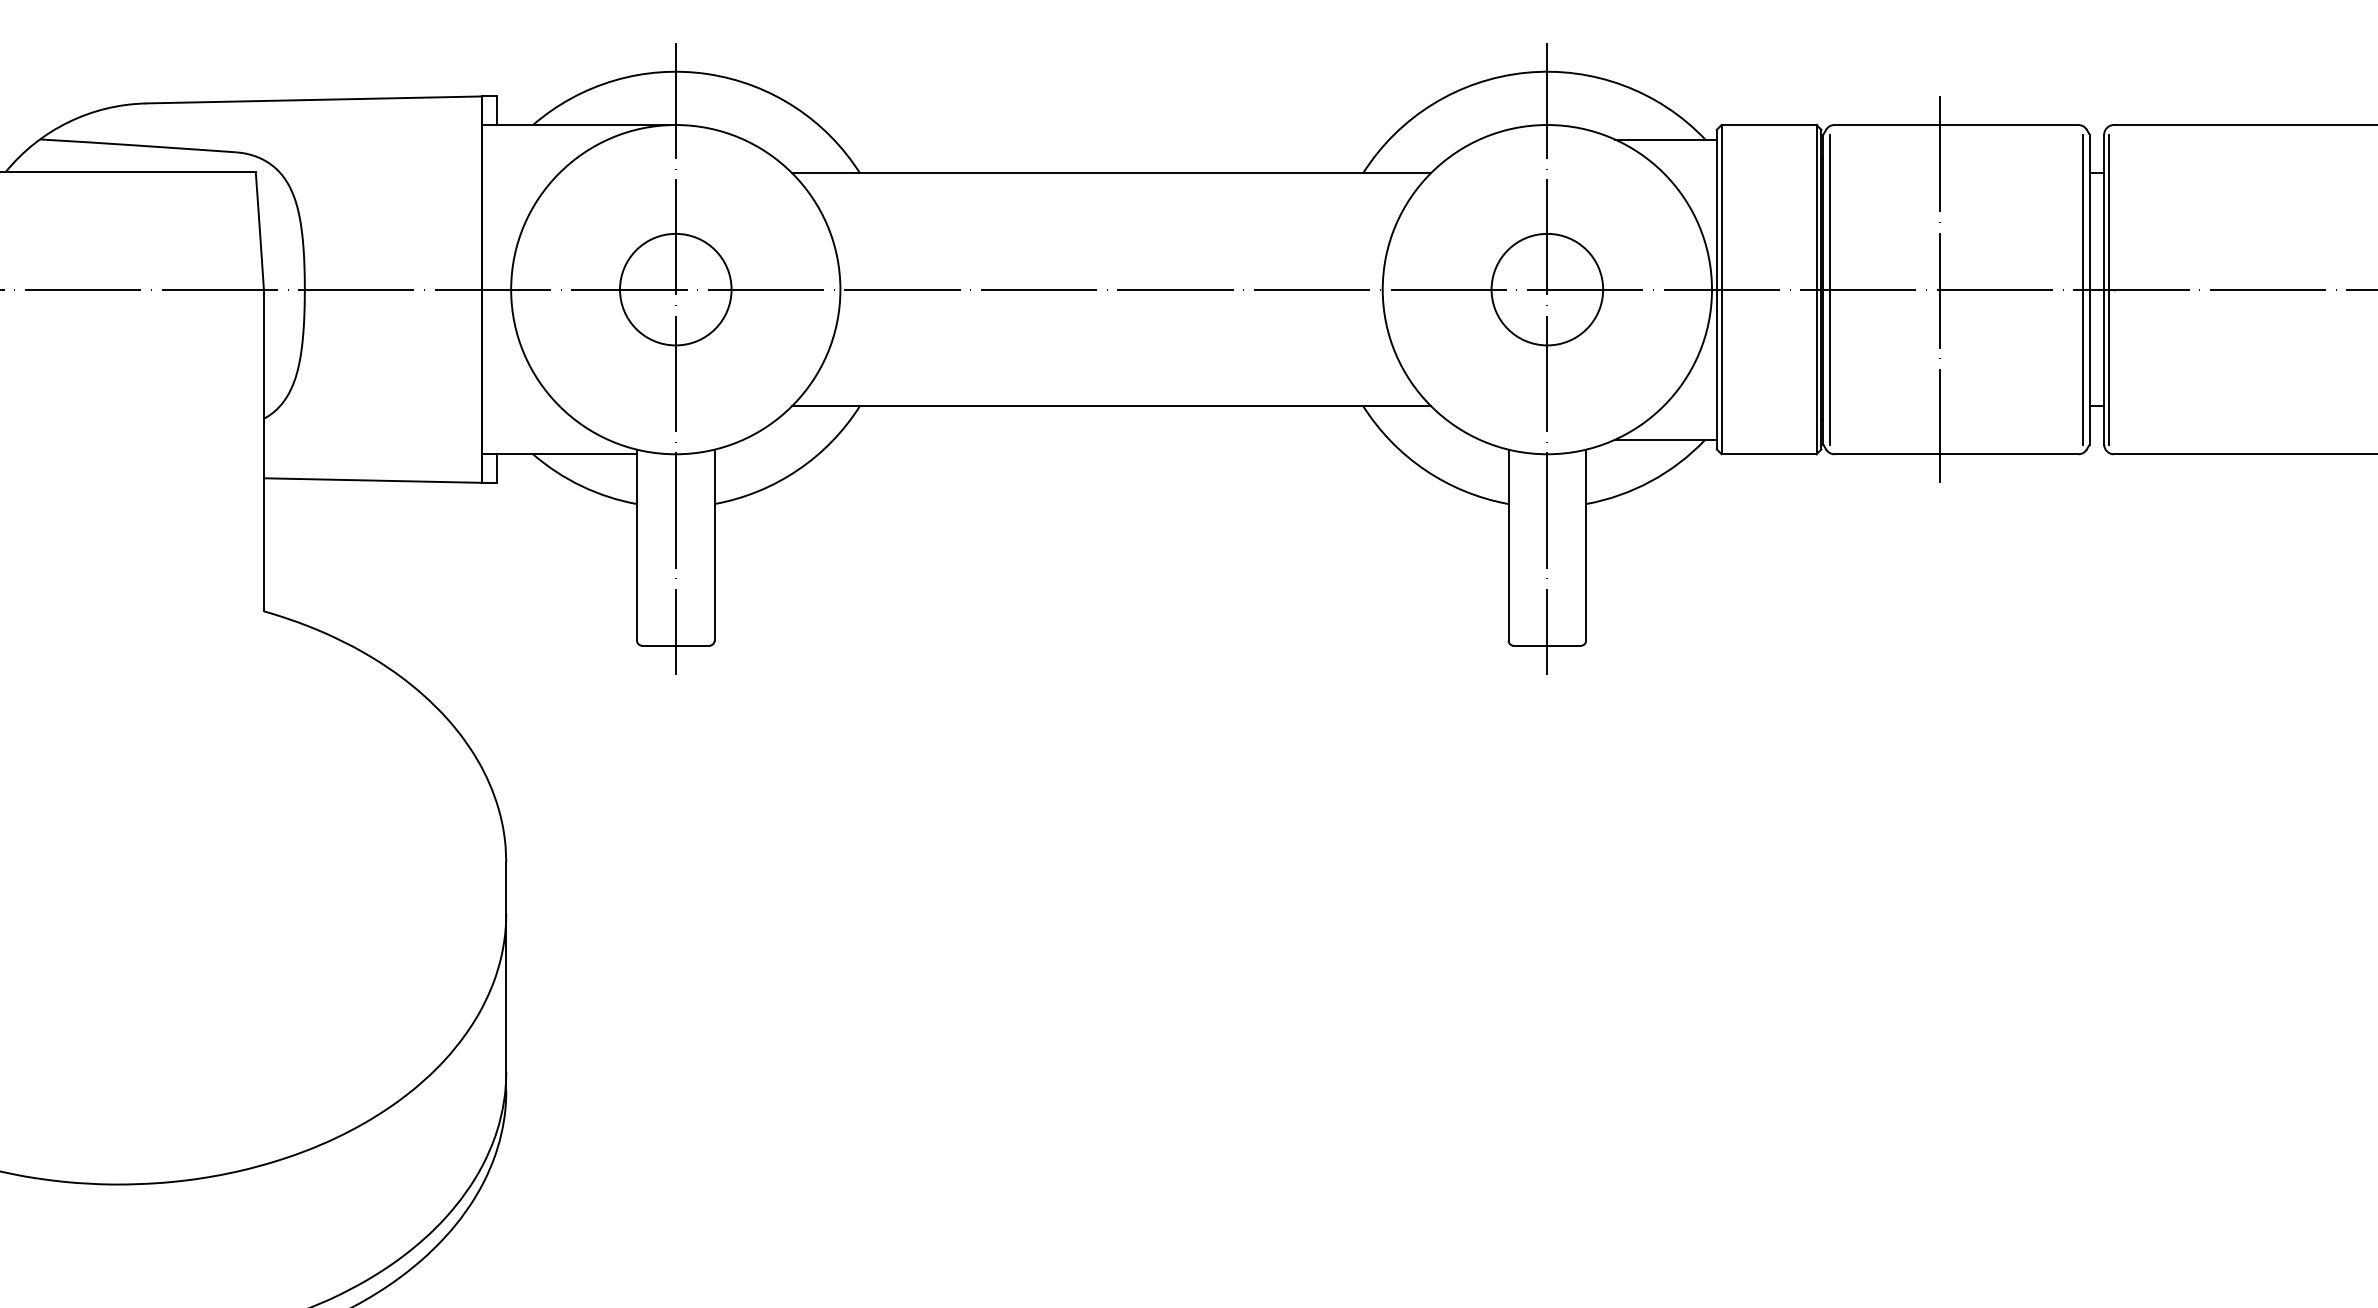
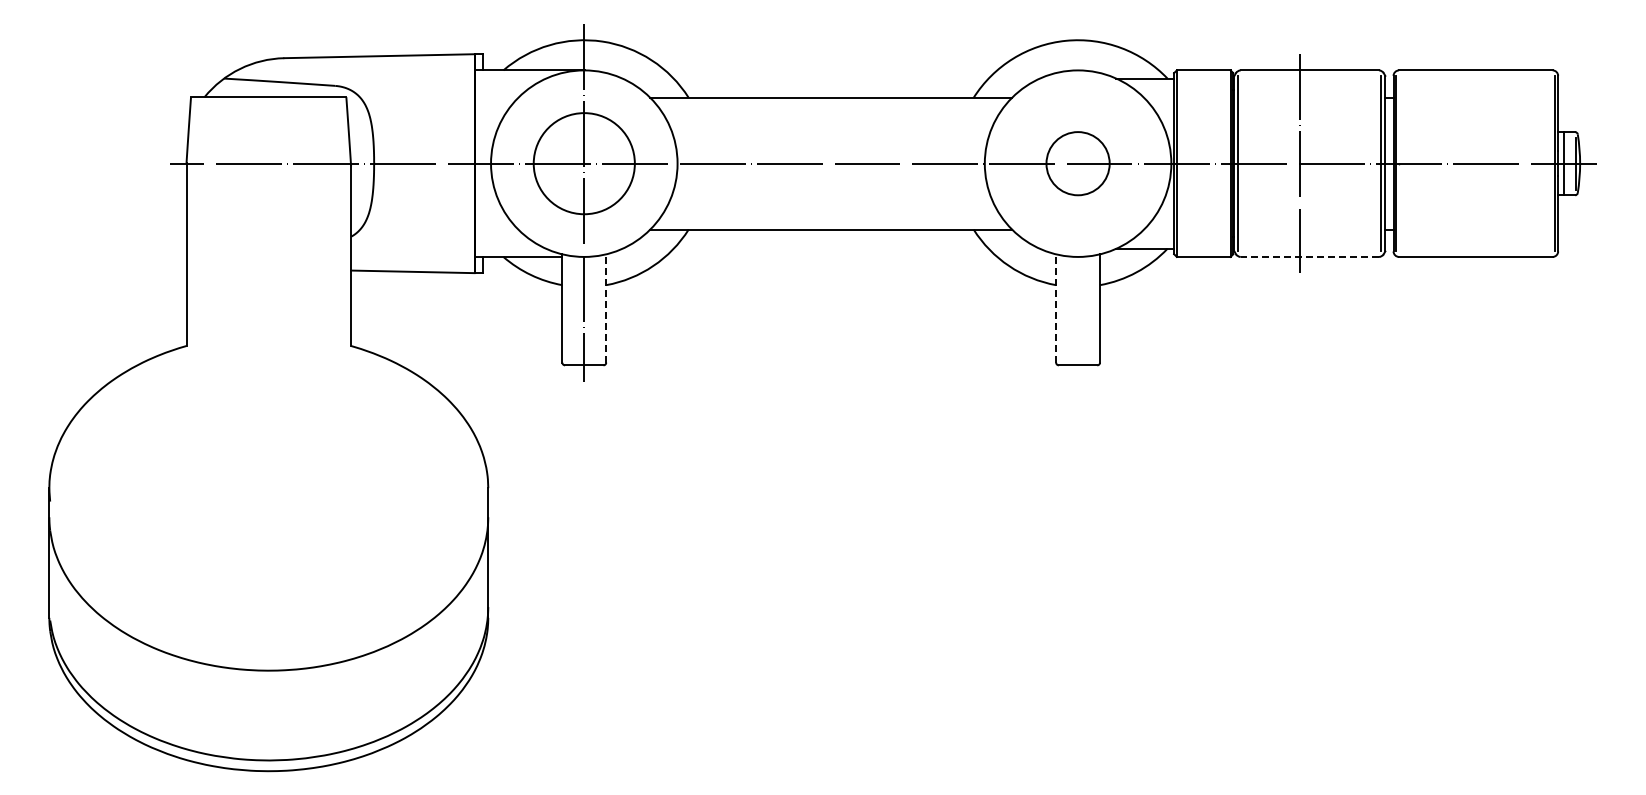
circle: (674, 289) -> (583, 163), size x1.6
line: (1548, 358) -> (1078, 202), removed
line: (1955, 453) -> (1309, 256), solid -> dashed
line: (714, 543) -> (606, 307), solid -> dashed
line: (1509, 543) -> (1056, 307), solid -> dashed

